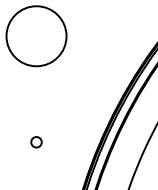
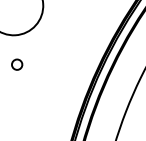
circle: (36, 142) -> (17, 64), moved

